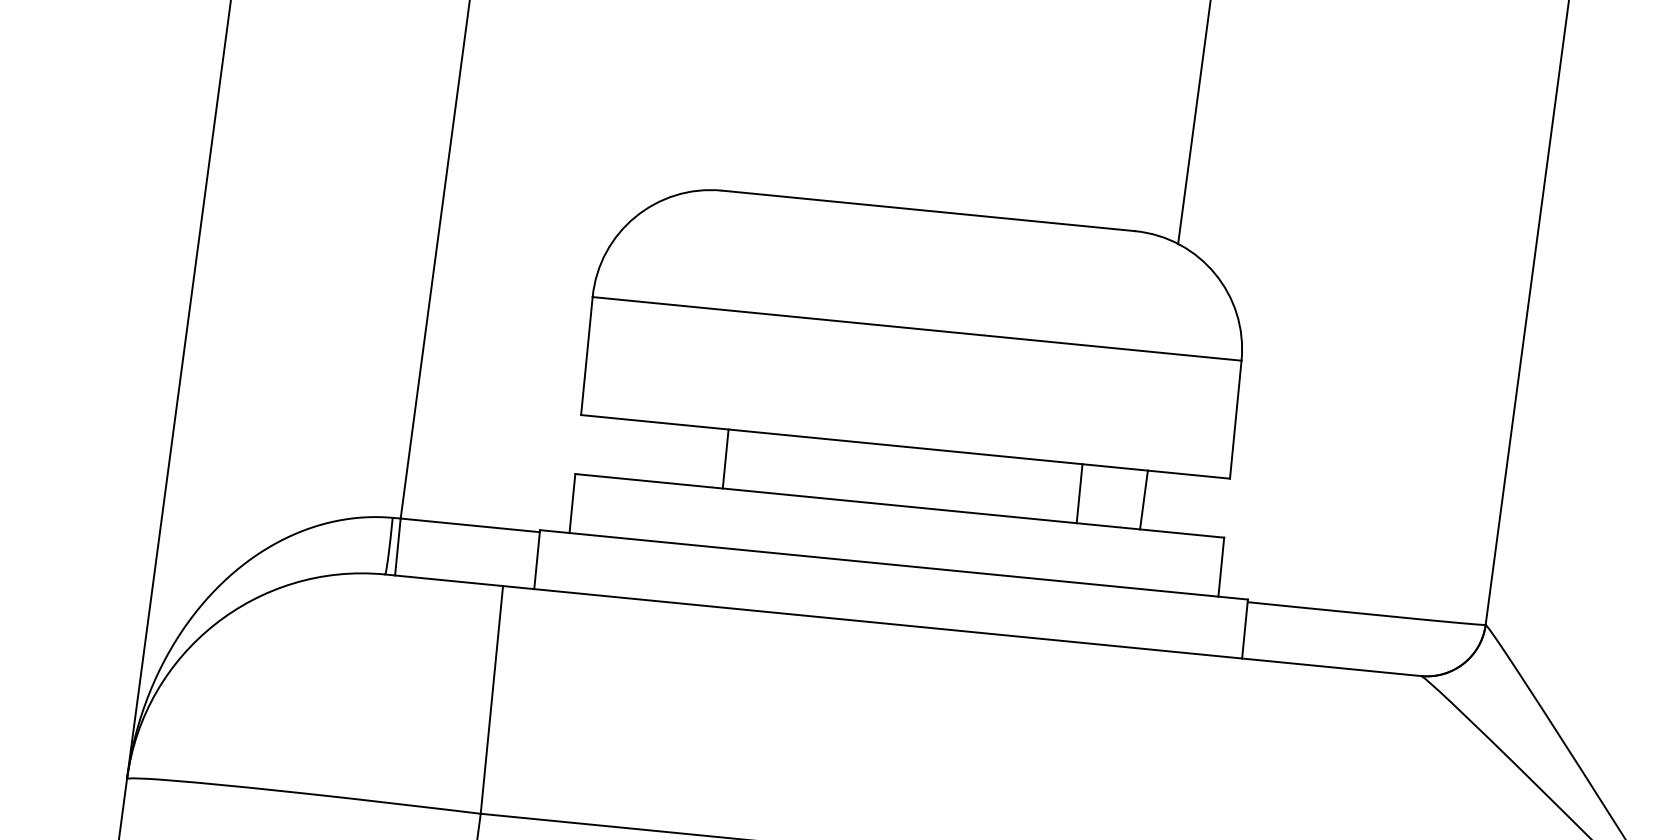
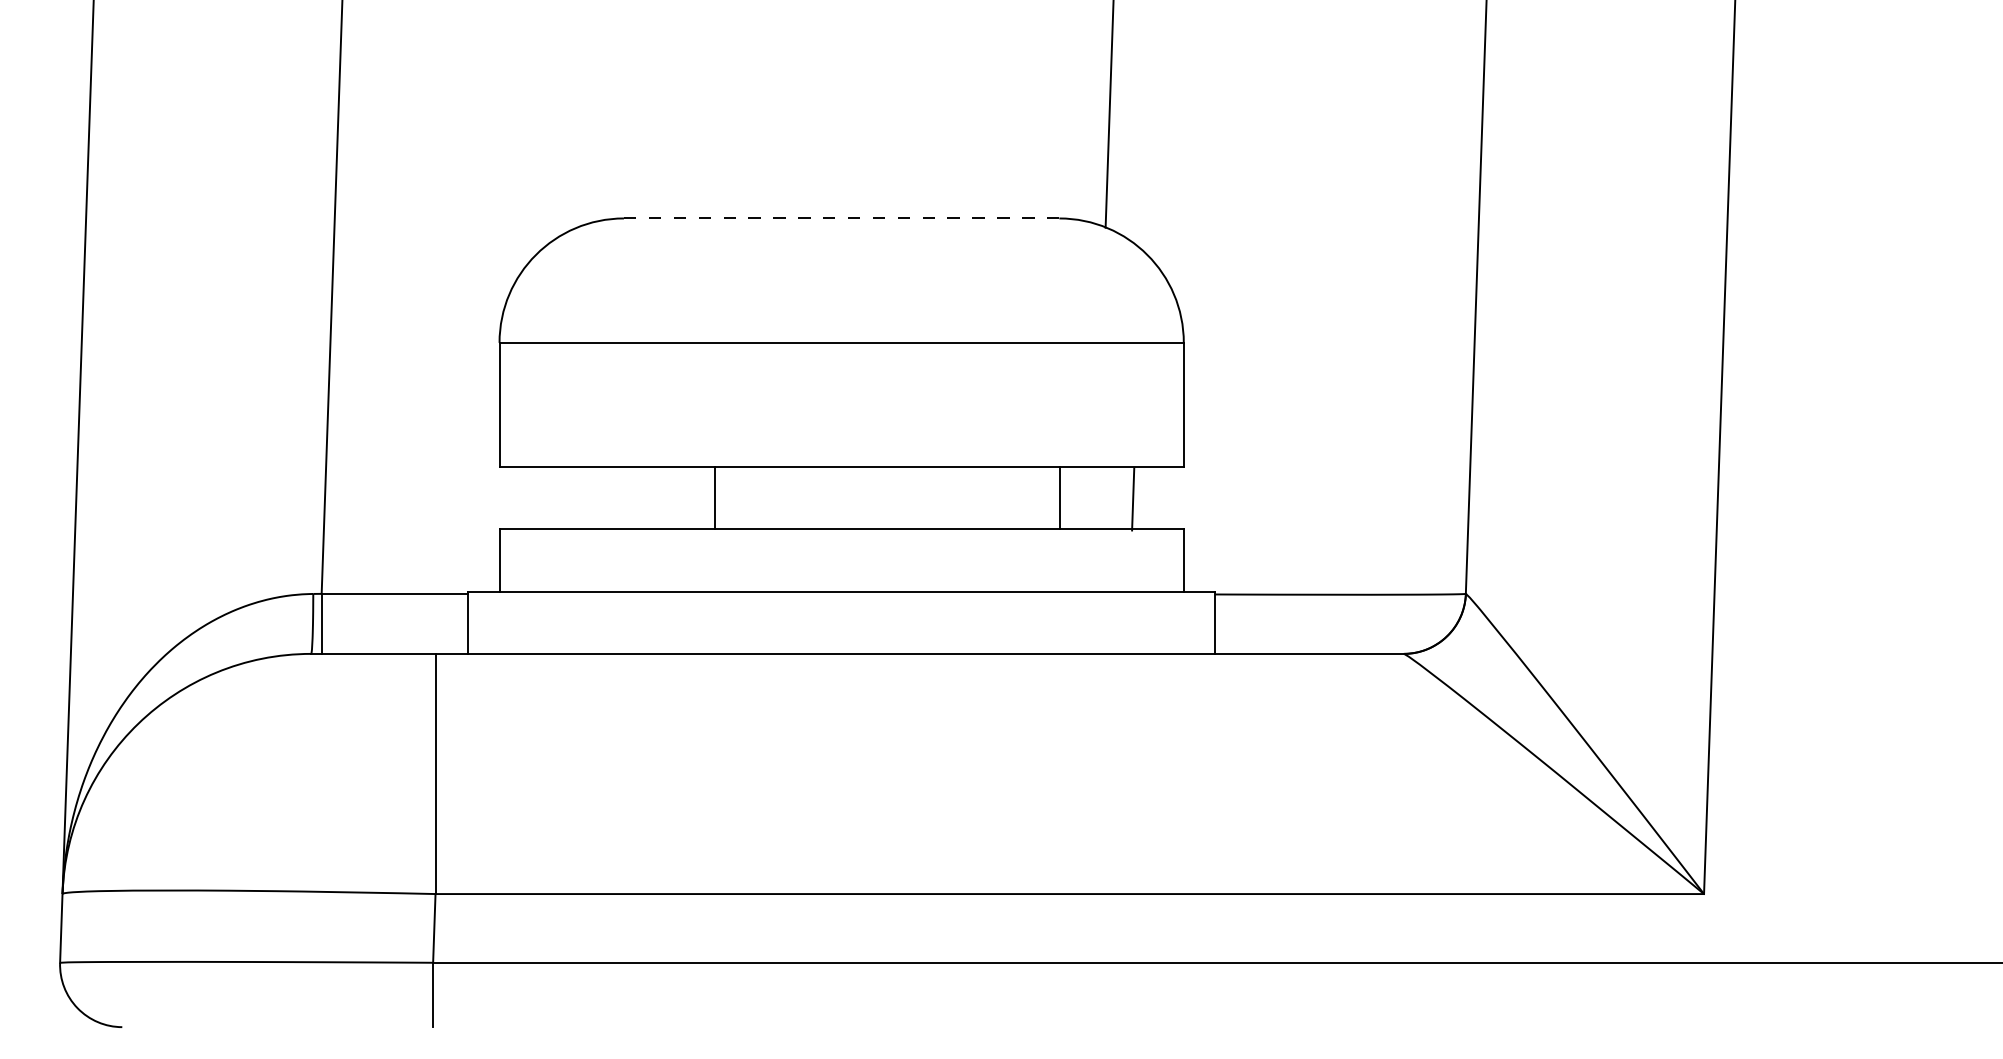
line: (928, 210) -> (841, 218), solid -> dashed
line: (726, 459) -> (715, 498), moved
line: (1079, 493) -> (1060, 498), moved
line: (1144, 500) -> (1133, 499), moved

